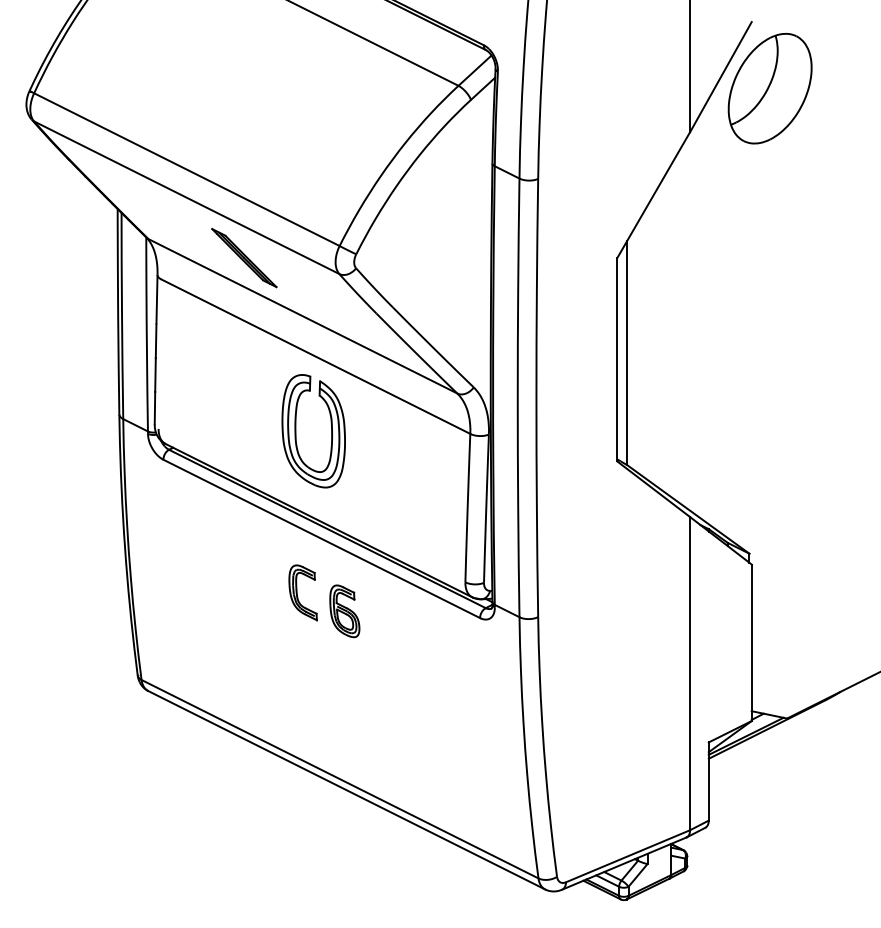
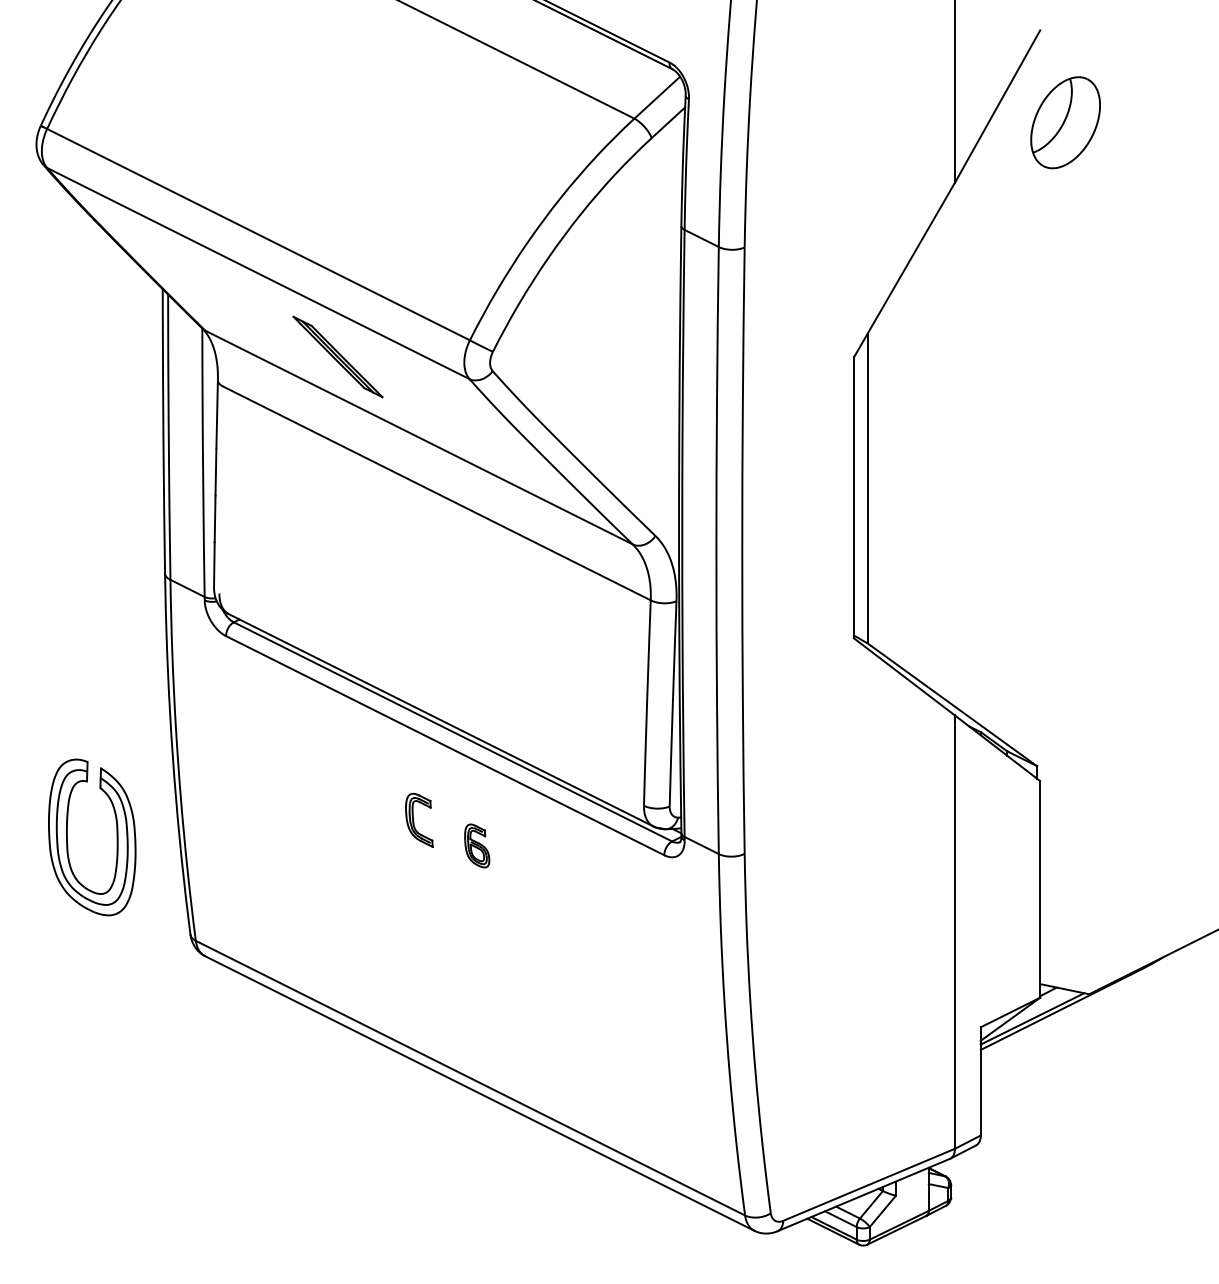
part: (769, 88) -> (1064, 122), size x0.6
part: (296, 431) -> (68, 837), moved
part: (302, 592) -> (418, 819), size x0.7
part: (344, 611) -> (476, 846), size x0.6

